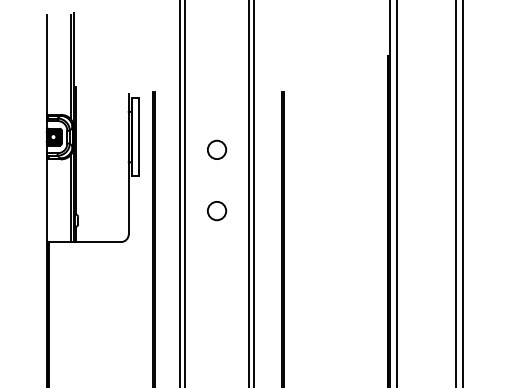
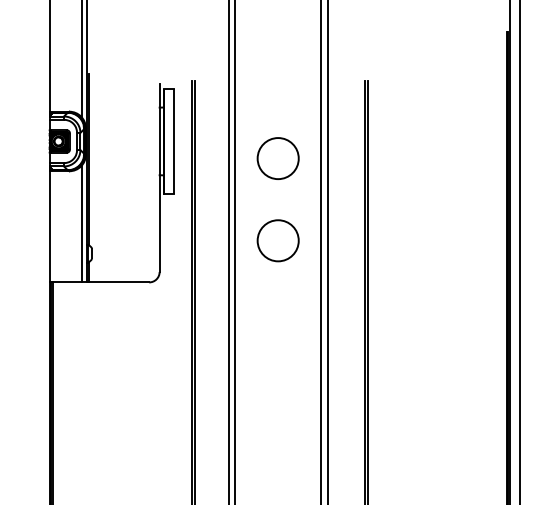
circle: (216, 149) -> (277, 158), size x1.67
circle: (216, 210) -> (277, 240), size x1.67

